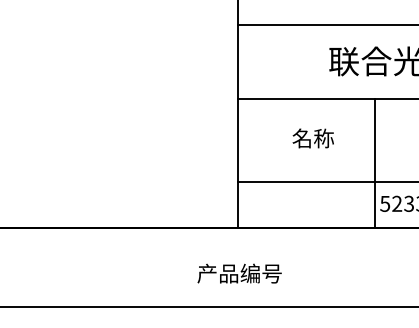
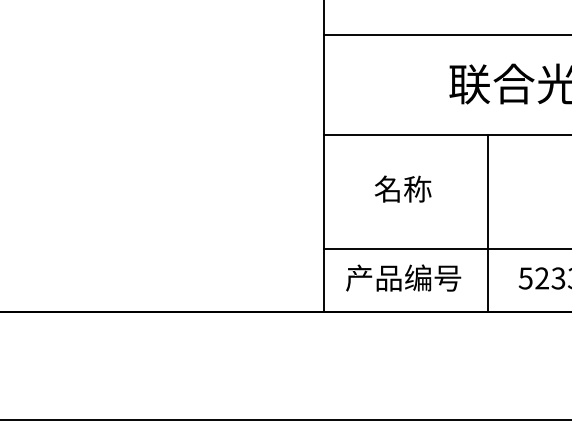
text: (312, 138) -> (402, 189), moved
line: (375, 163) -> (488, 223), moved
text: (239, 273) -> (403, 277), moved

